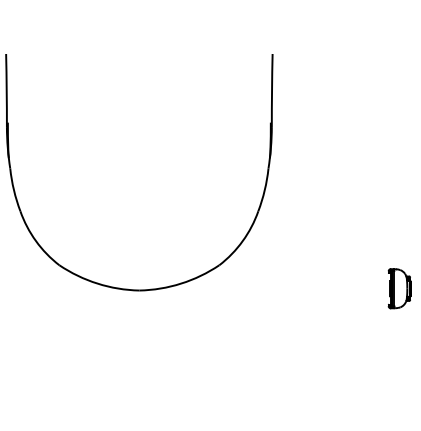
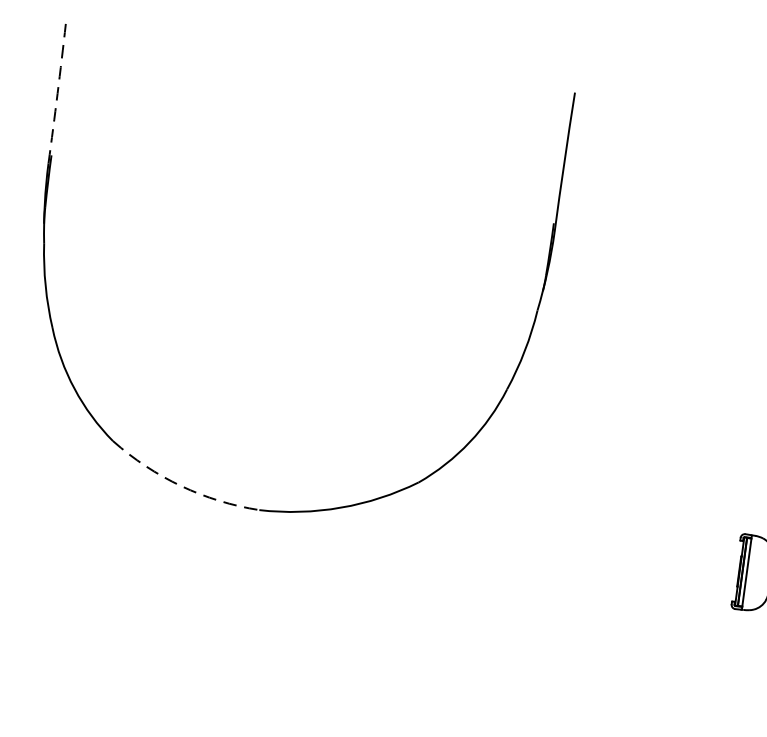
arc: (6, 90) -> (57, 93), solid -> dashed
arc: (97, 283) -> (181, 485), solid -> dashed

